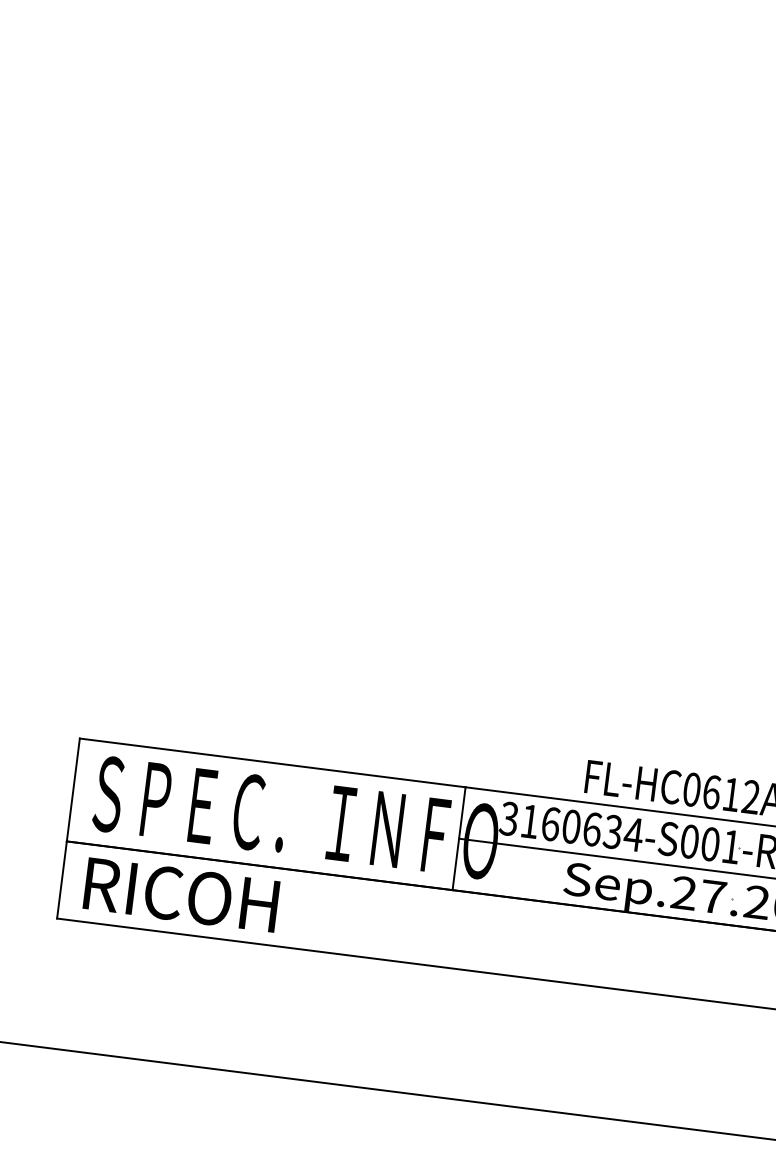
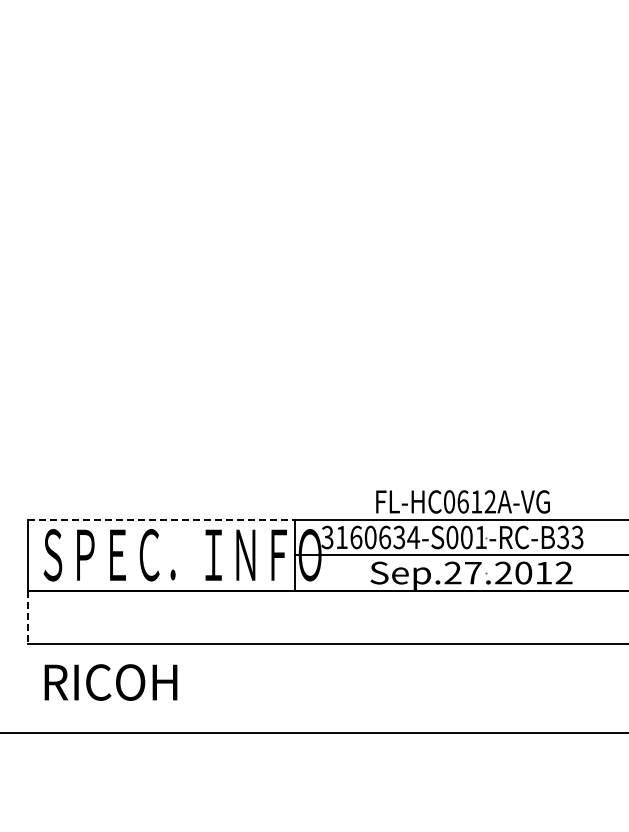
line: (273, 762) -> (162, 519), solid -> dashed
line: (62, 879) -> (28, 617), solid -> dashed
text: (180, 894) -> (110, 682), moved

